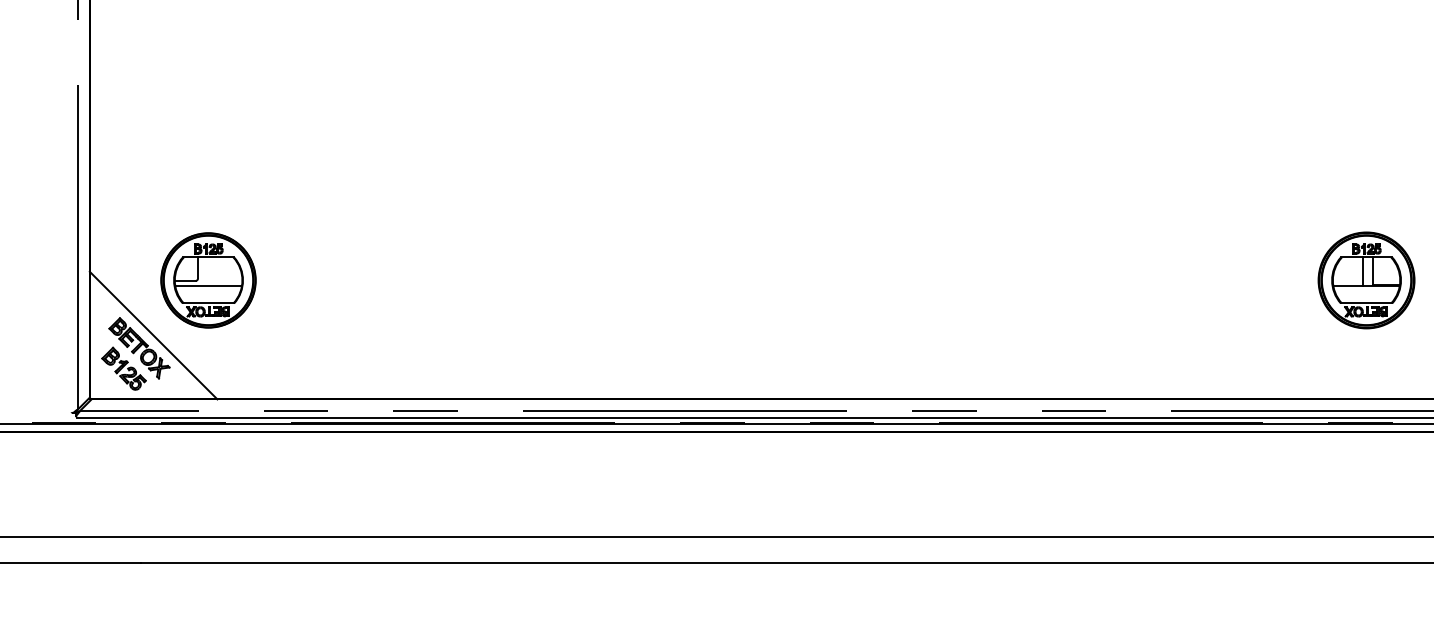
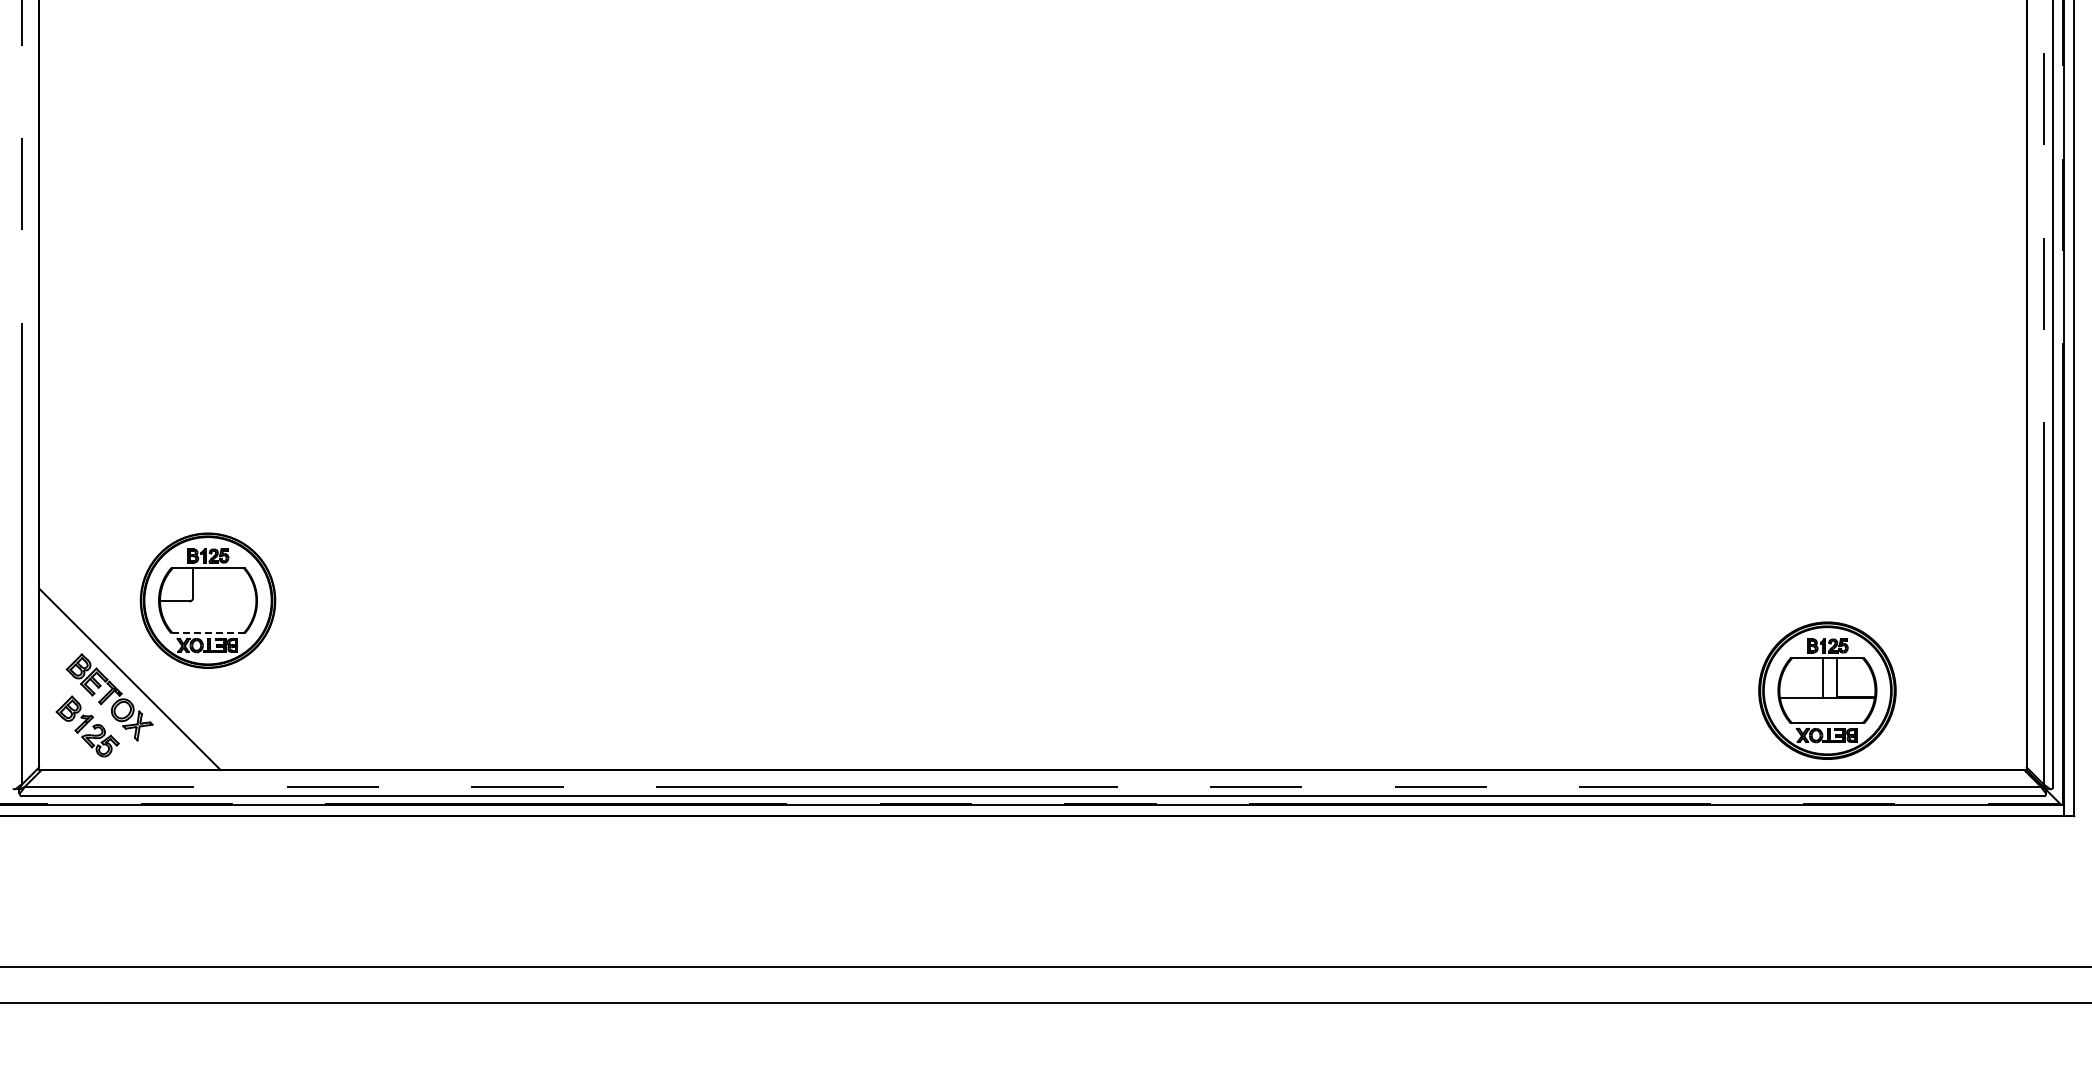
part: (1366, 280) -> (1827, 690), moved
line: (208, 285) -> (207, 608), removed
line: (208, 303) -> (208, 633), solid -> dashed

